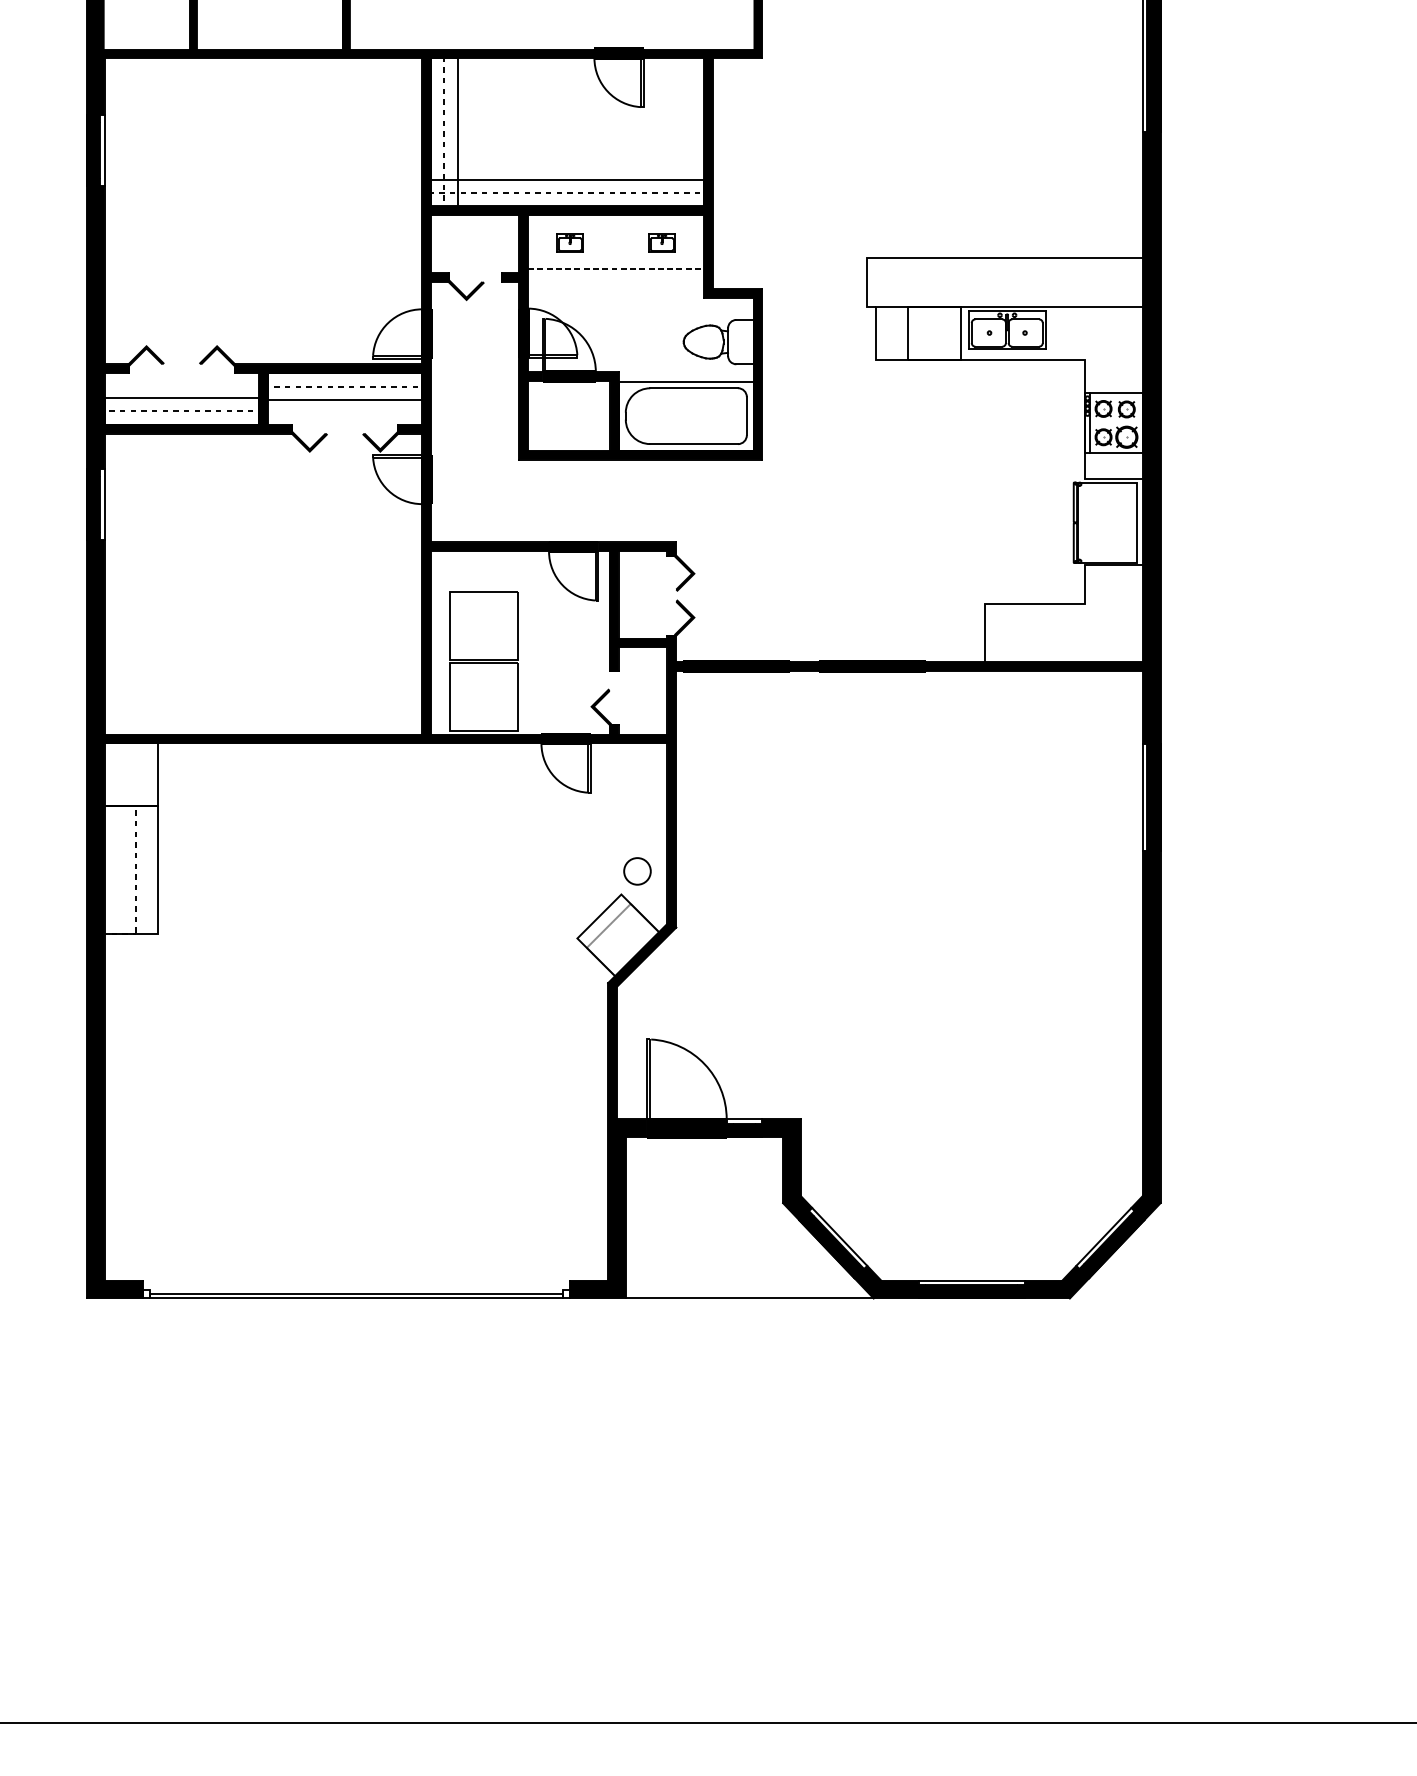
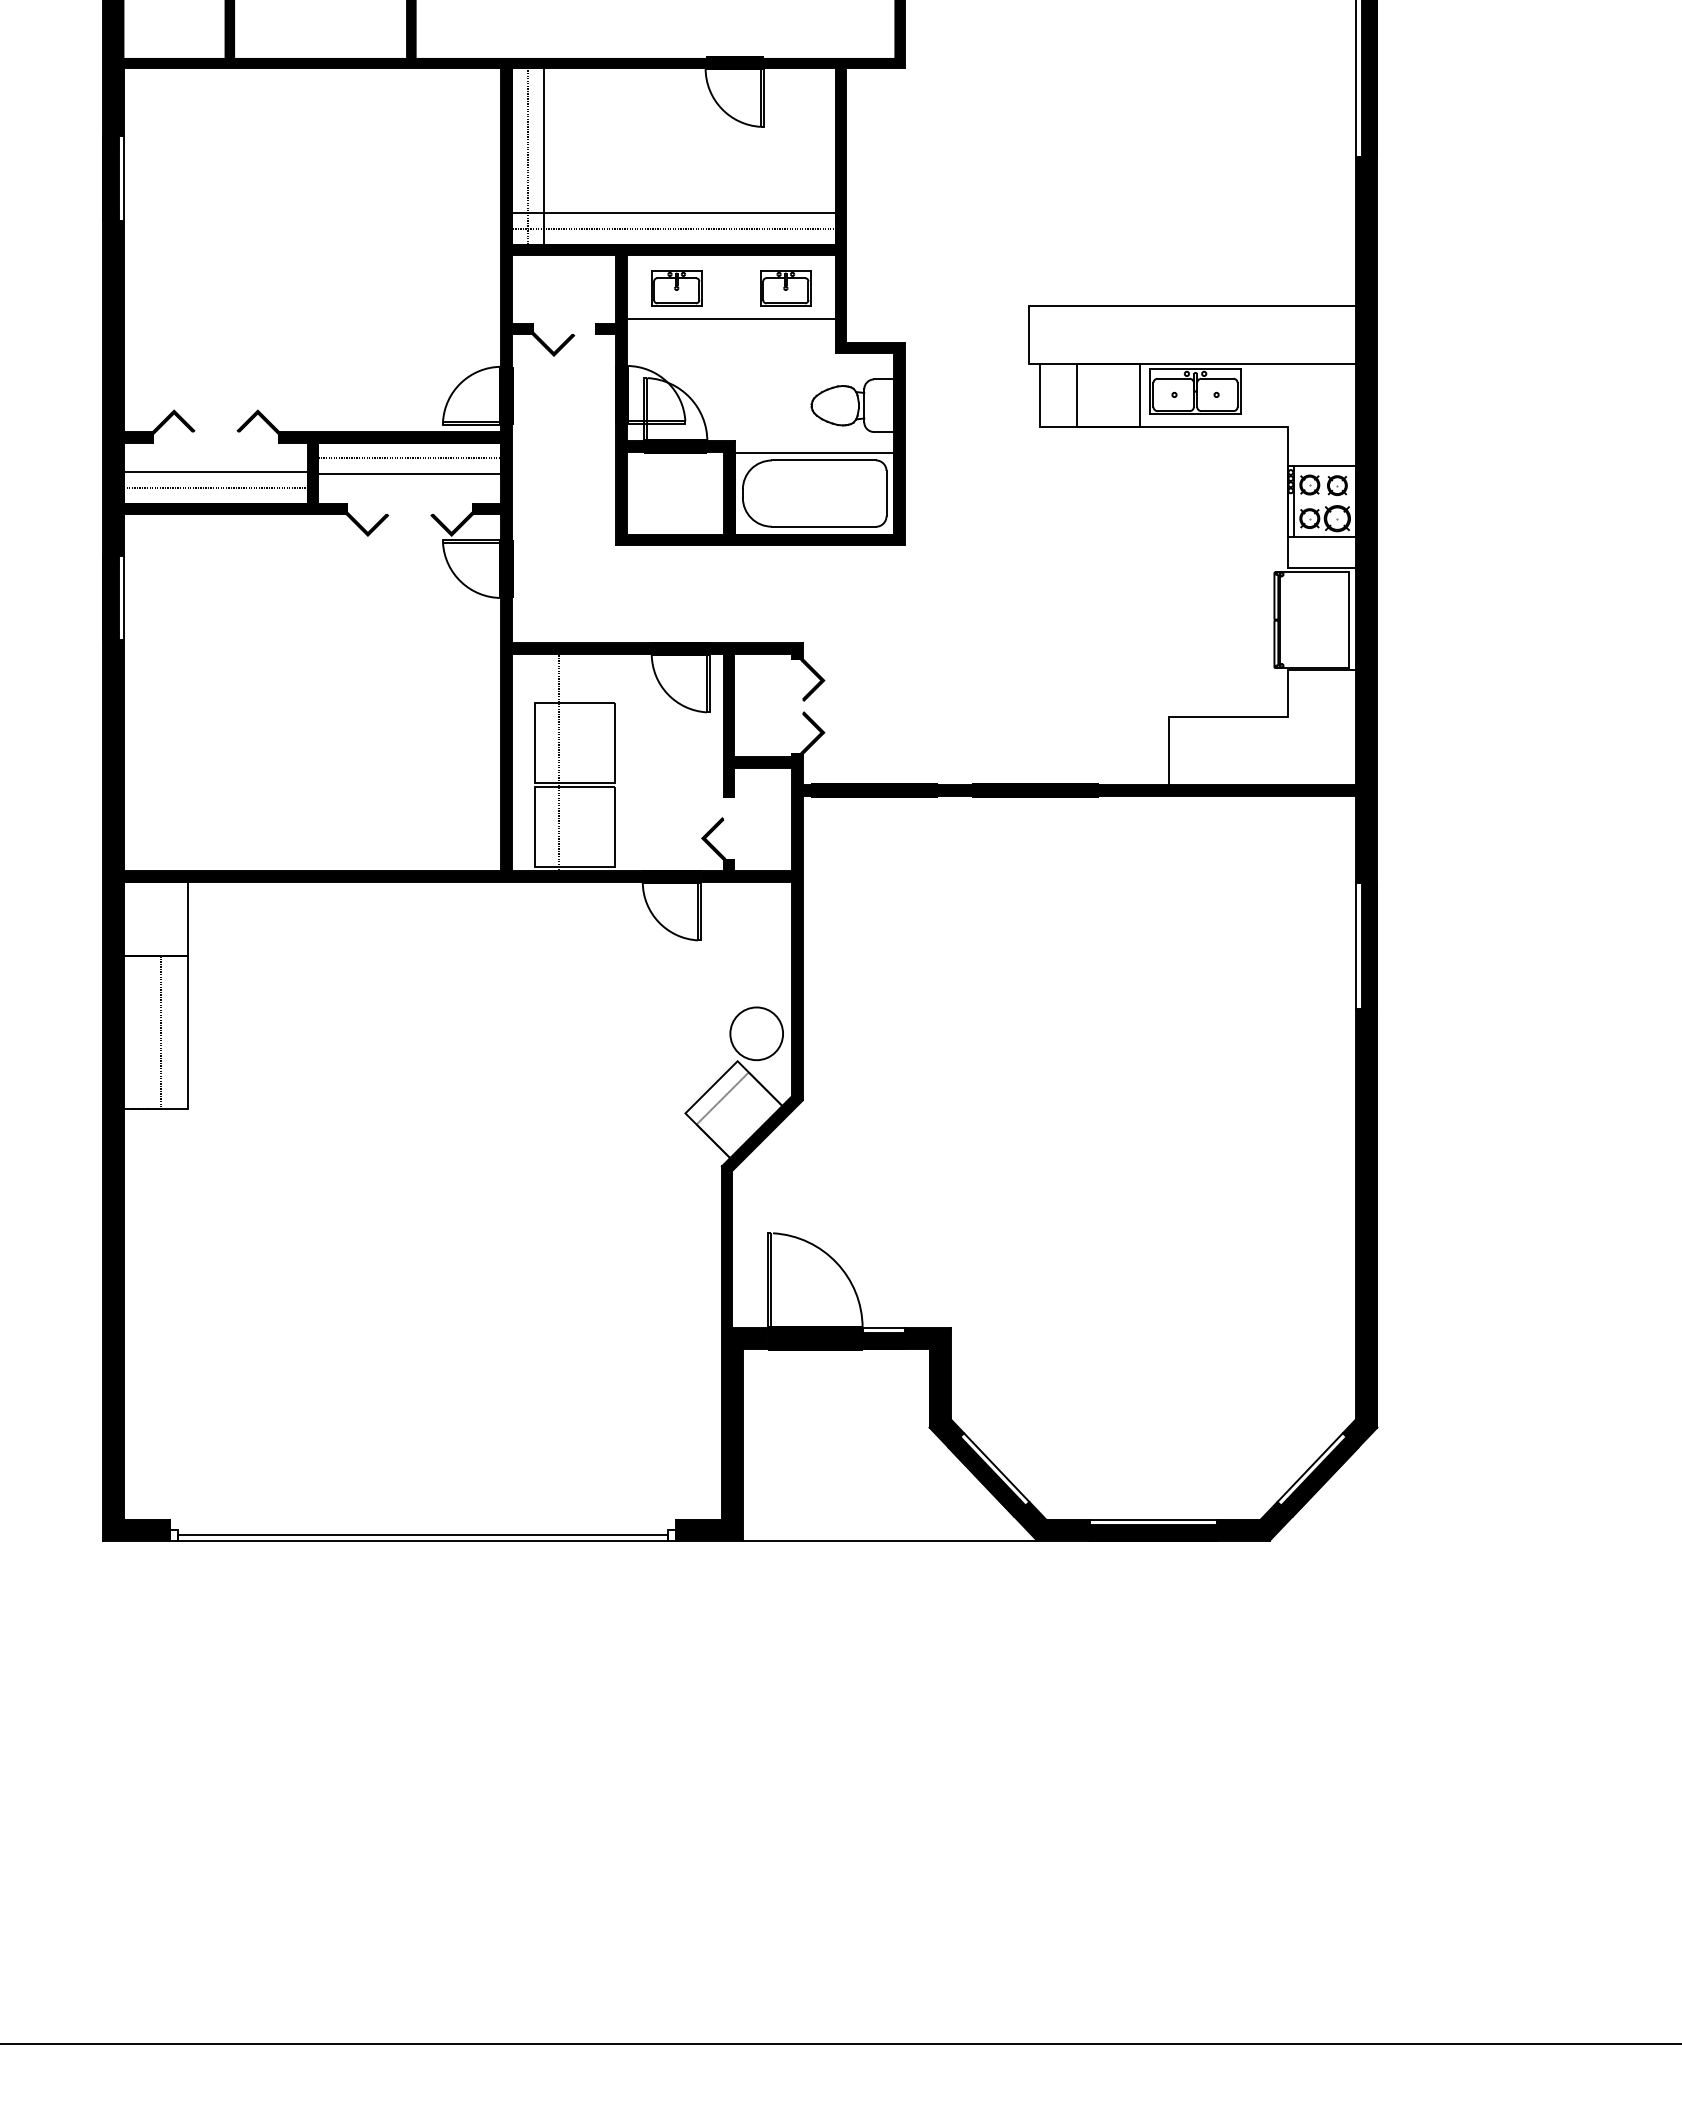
part: (569, 243) -> (676, 288), size x1.67
part: (661, 243) -> (785, 288), size x1.67
line: (616, 268) -> (731, 318), dashed -> solid
line: (471, 642) -> (559, 762), added
circle: (637, 871) -> (756, 1033), size x1.67

